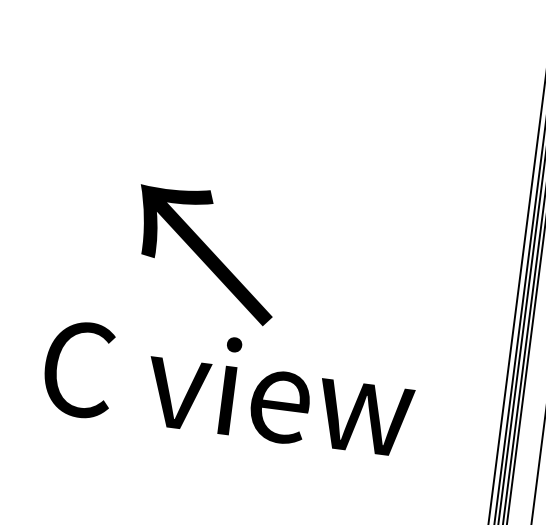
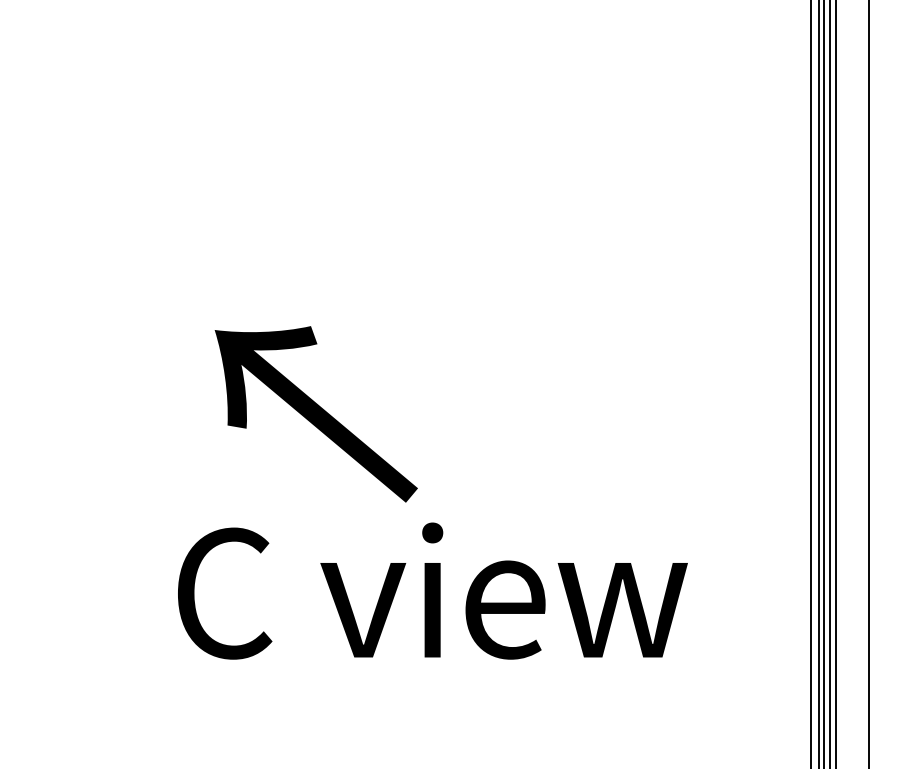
text: (205, 254) -> (315, 414), moved

